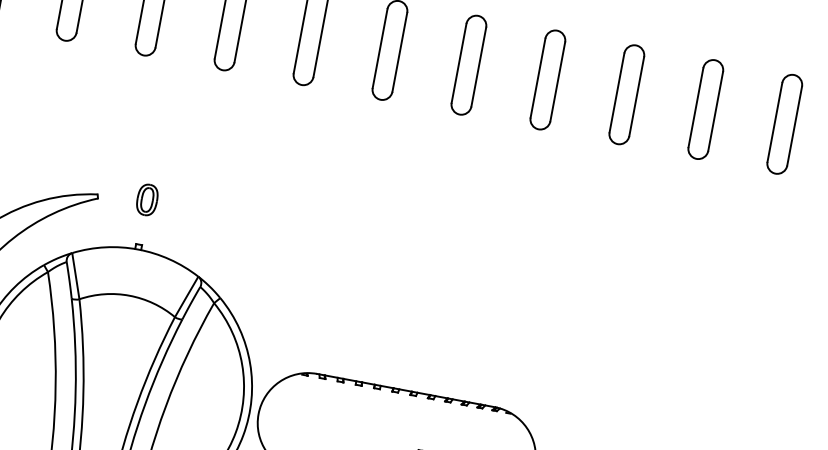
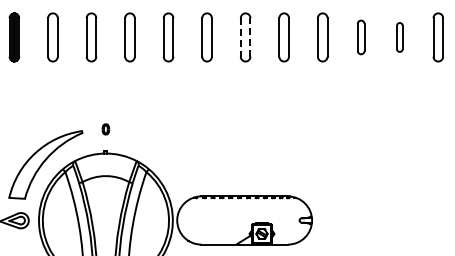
line: (458, 63) -> (240, 37), solid -> dashed
line: (479, 65) -> (250, 36), solid -> dashed
part: (704, 109) -> (360, 37), size x0.7
part: (784, 124) -> (399, 37), size x0.6
part: (146, 200) -> (105, 129), size x0.7

